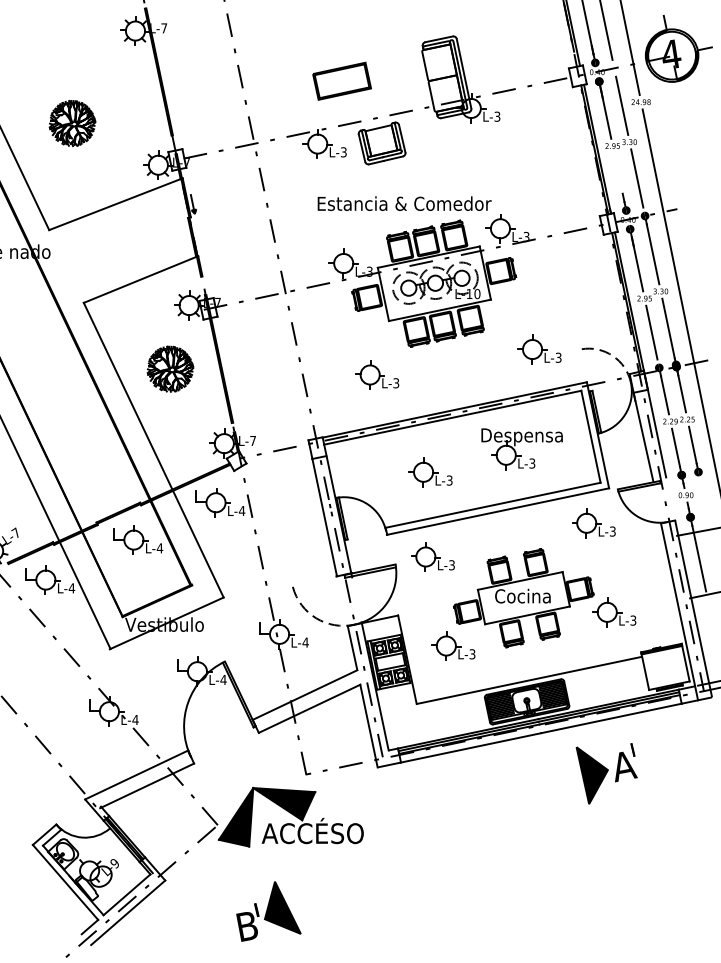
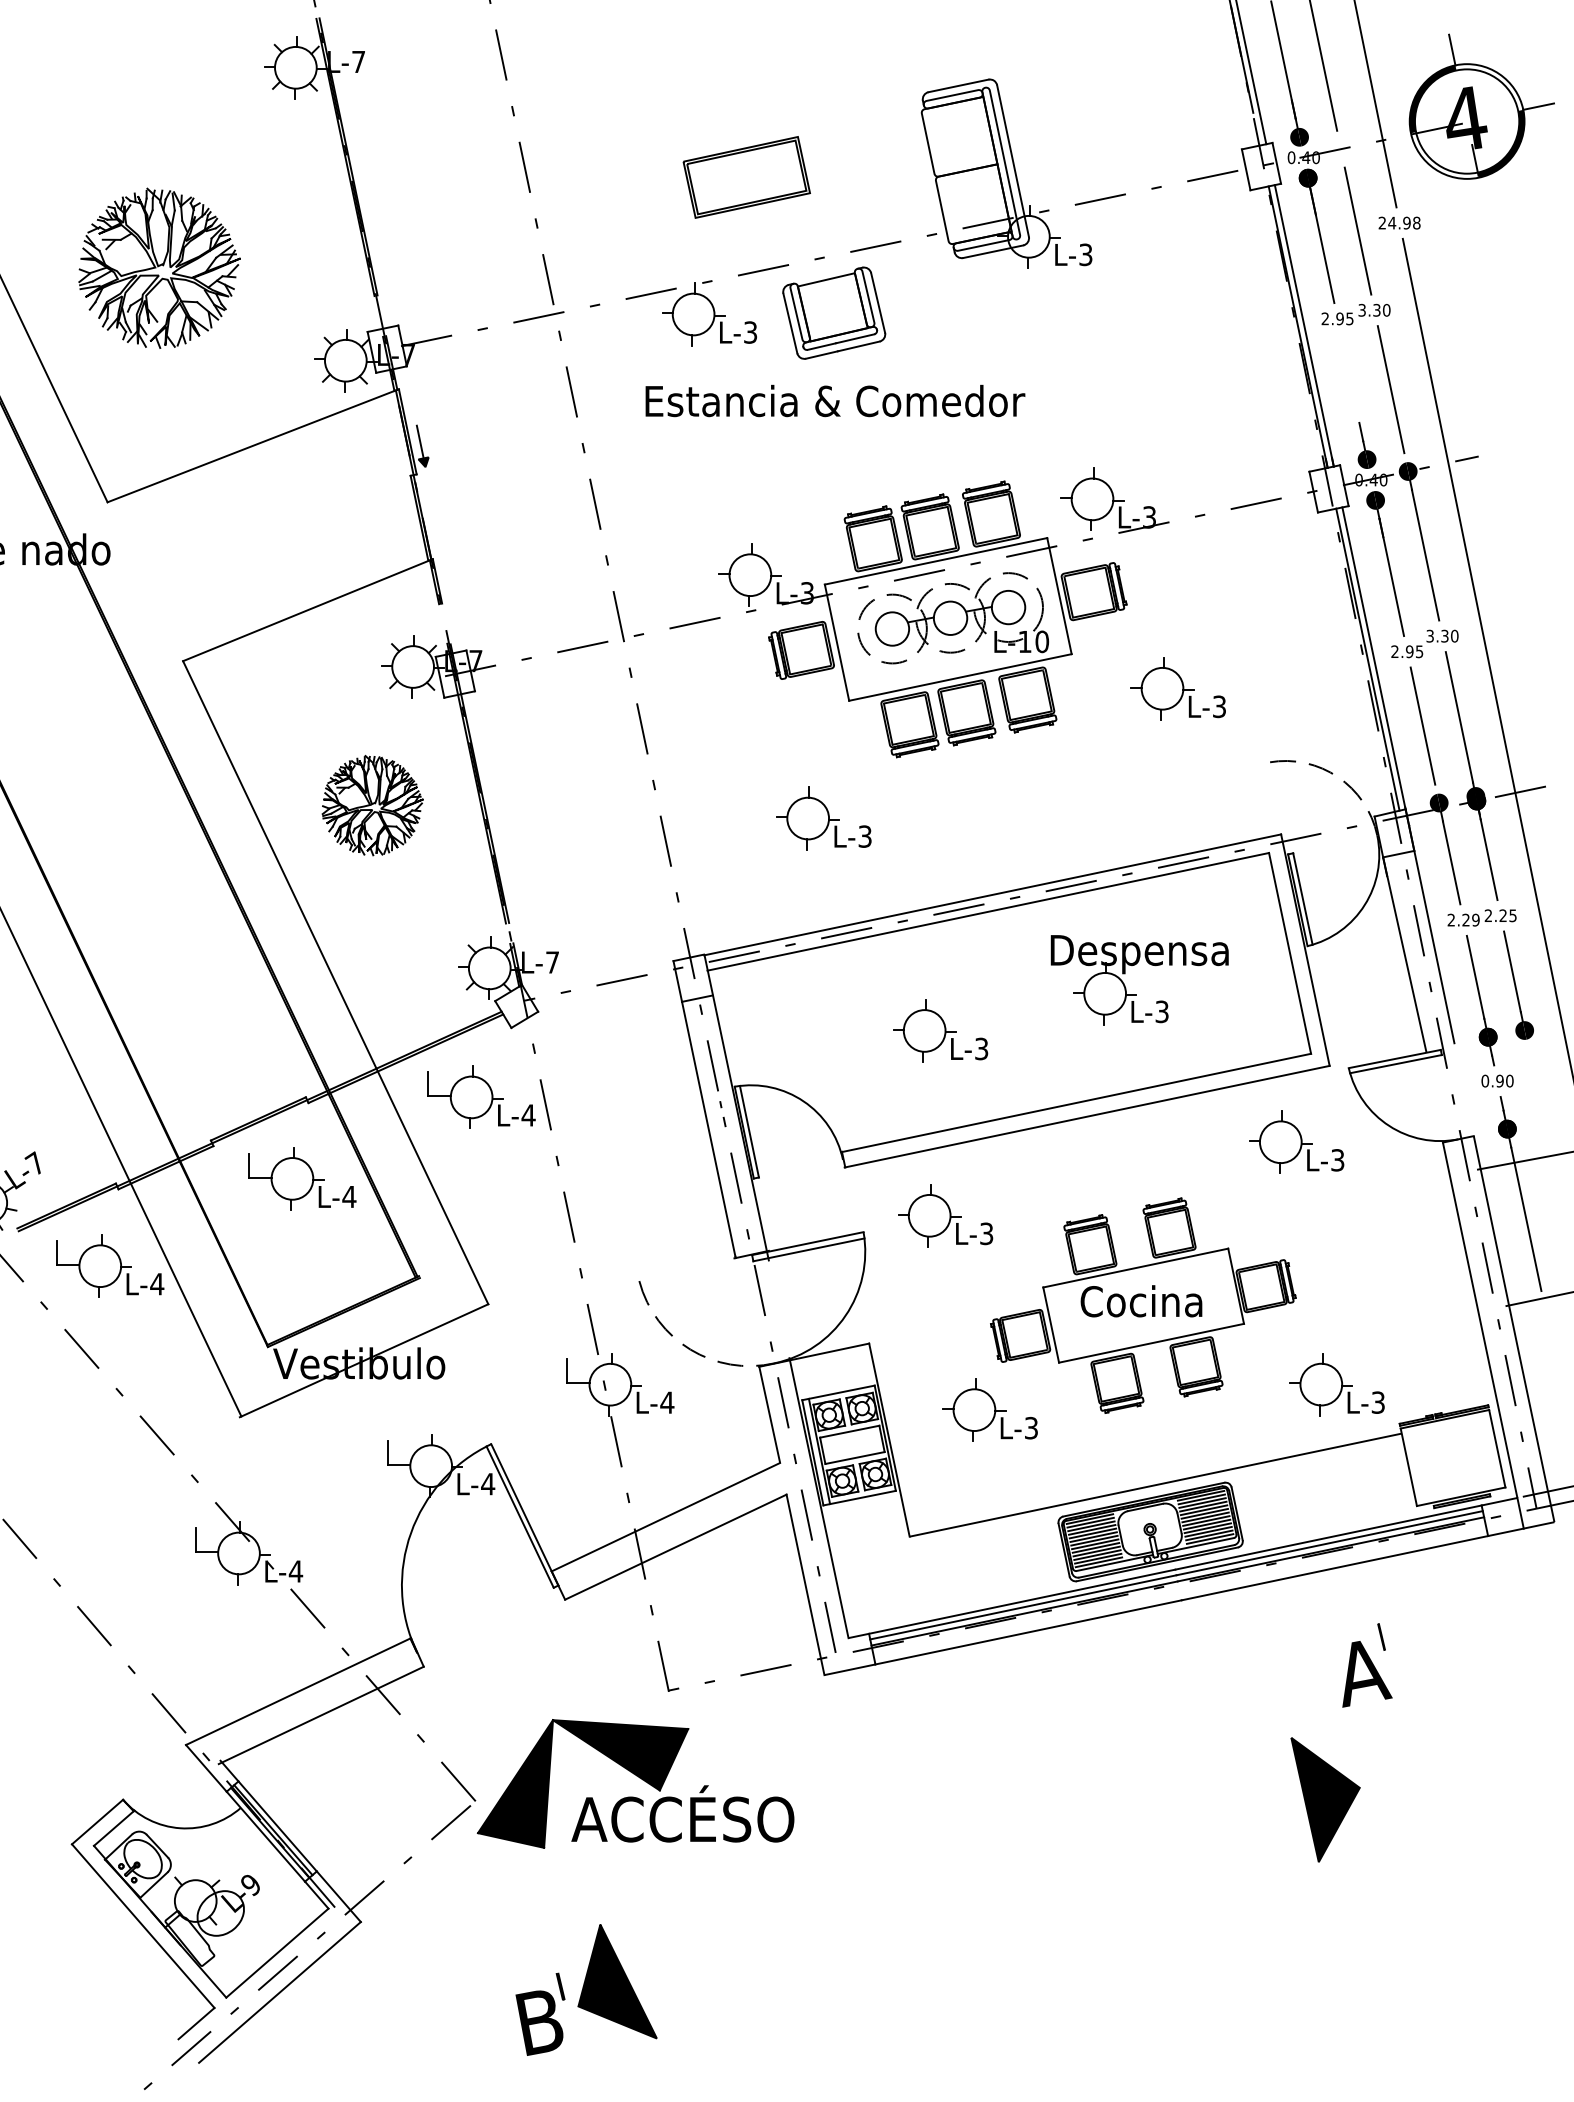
part: (72, 123) -> (158, 269), size x1.6
text: (404, 203) -> (835, 400), moved
part: (539, 349) -> (1177, 688), moved
part: (614, 612) -> (1337, 1384), moved
part: (591, 775) -> (1323, 1799), moved

